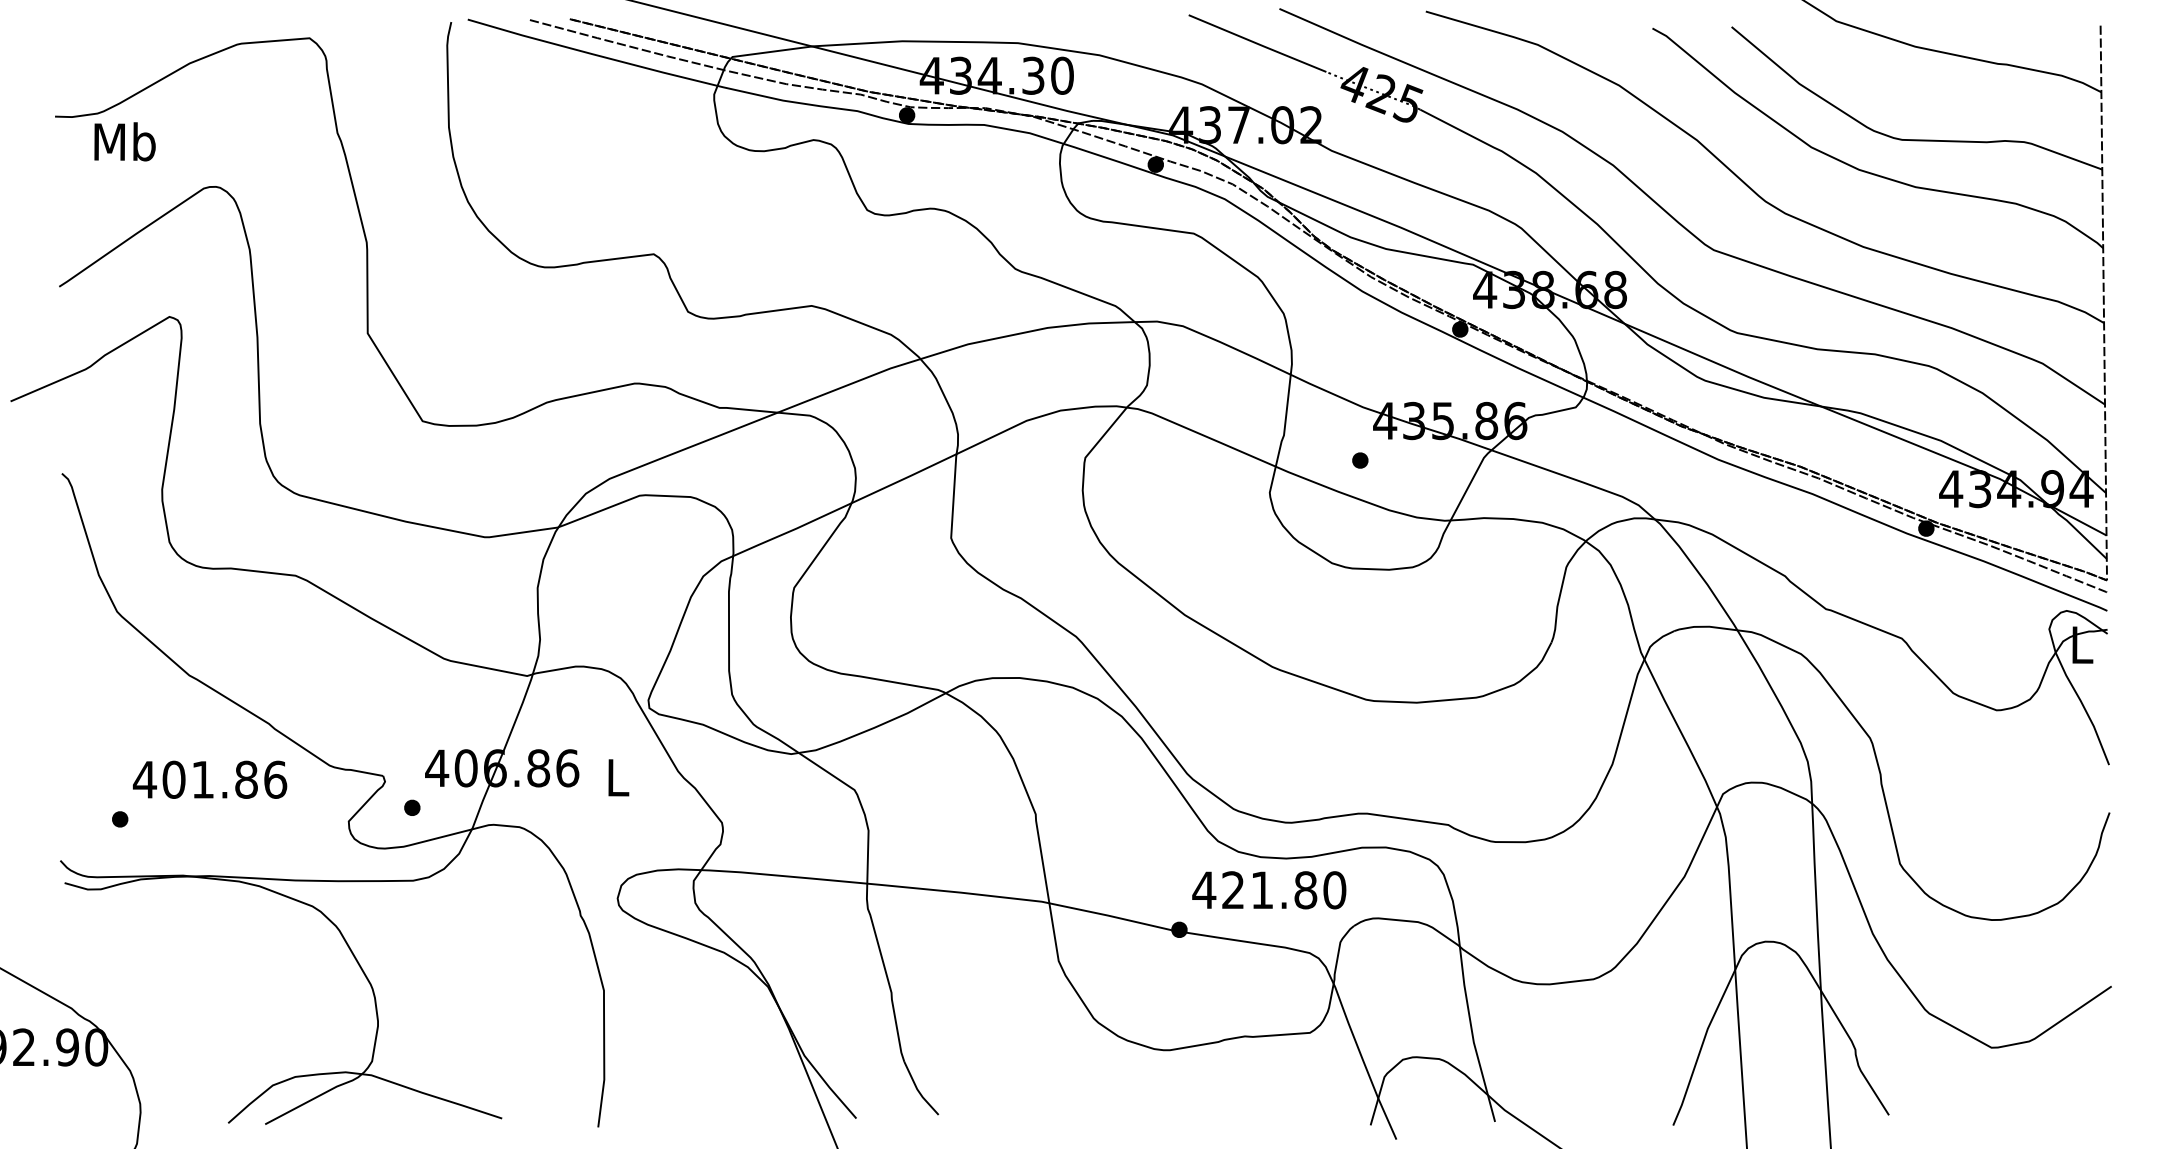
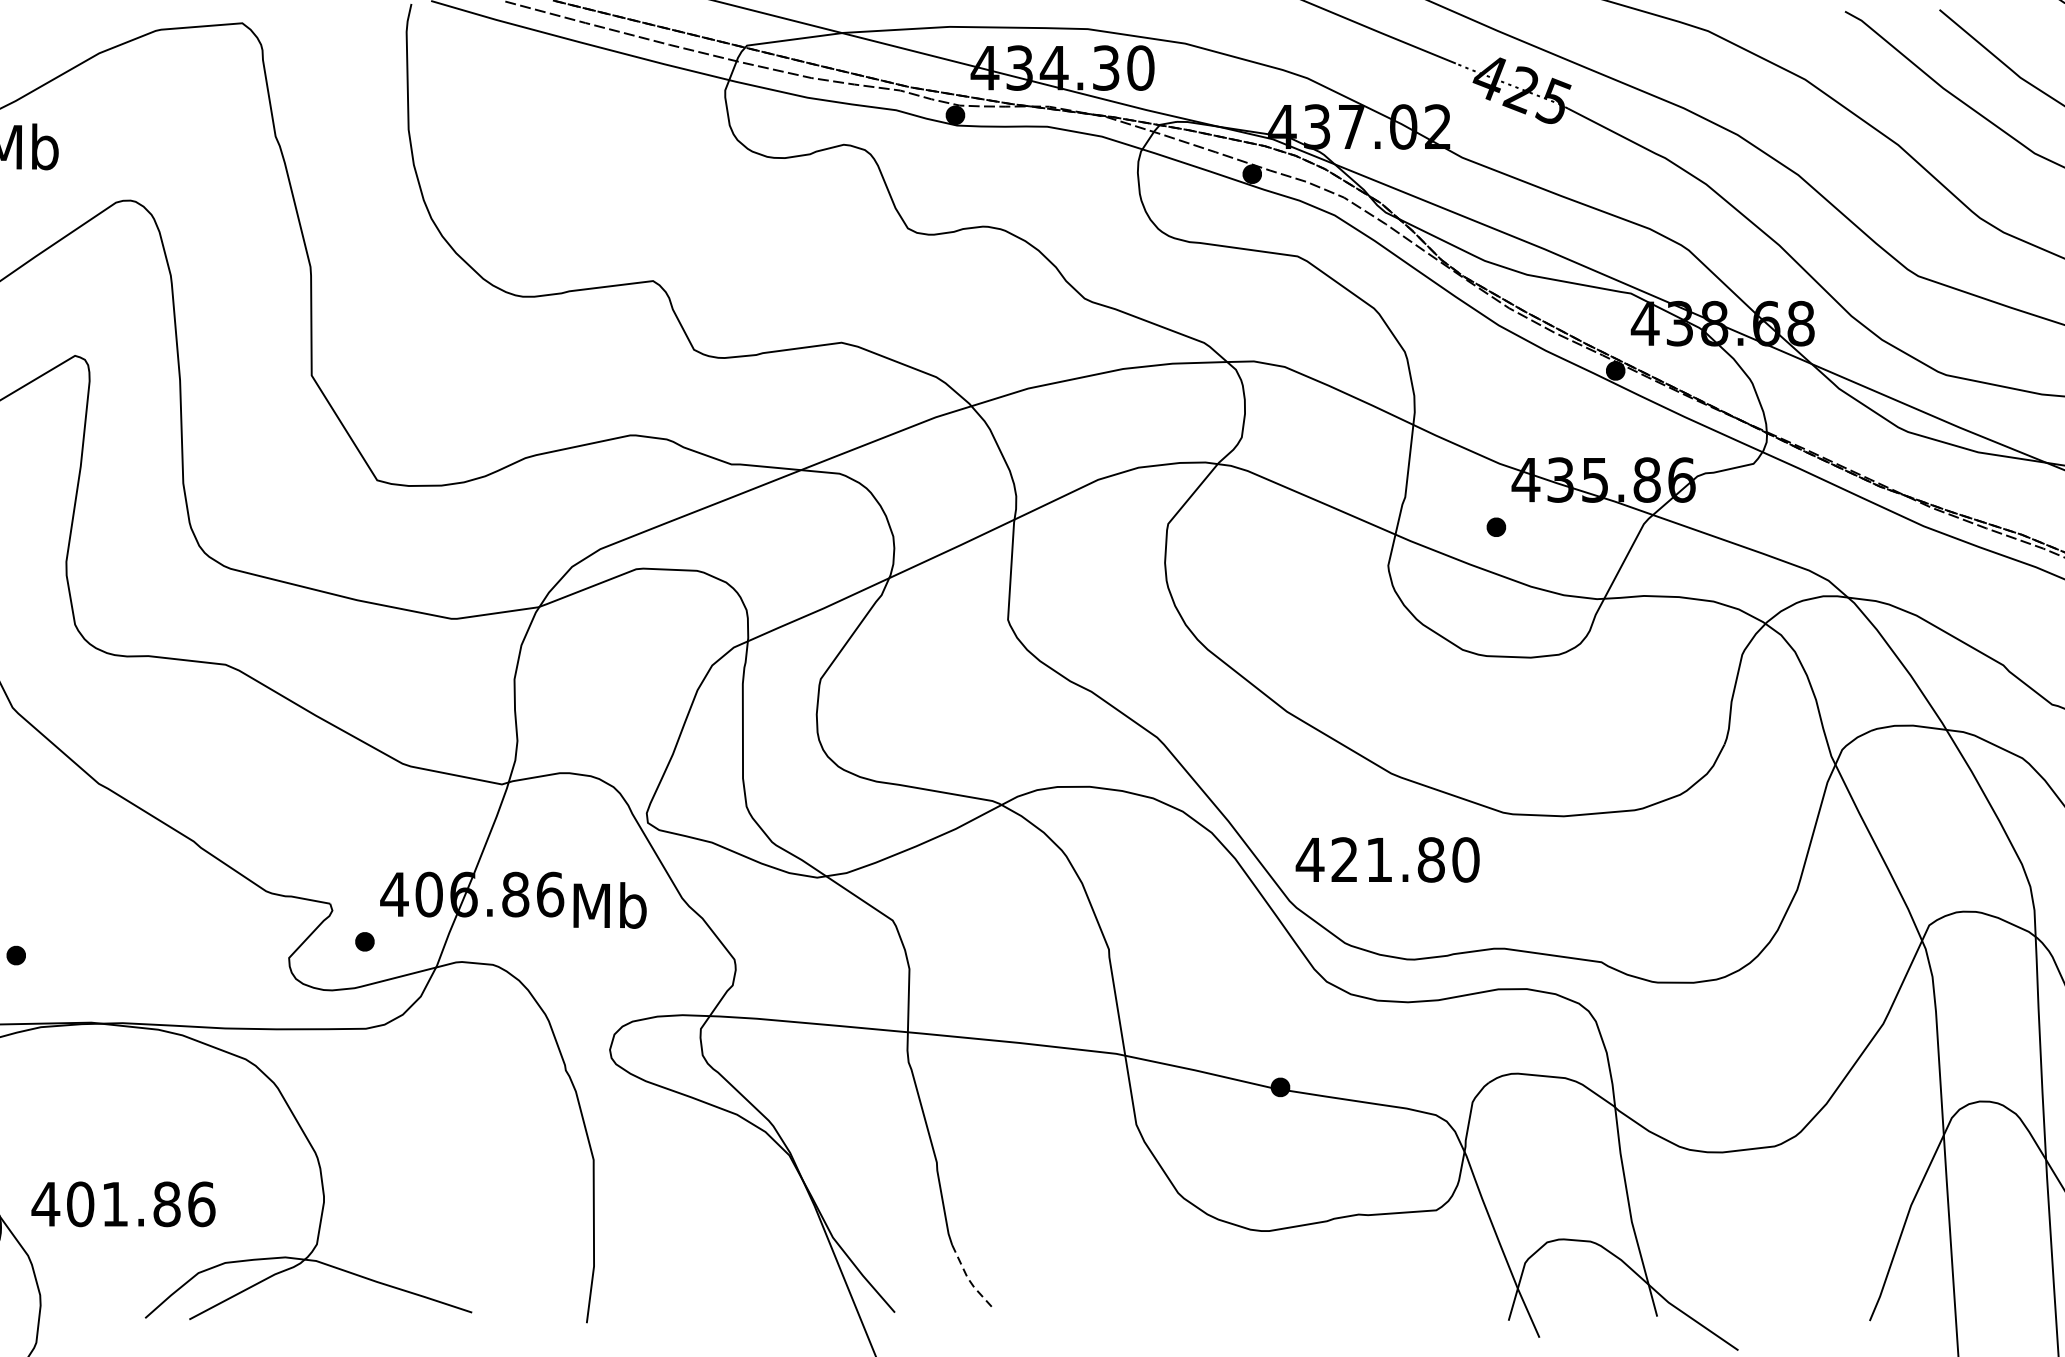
text: (617, 777) -> (609, 905), L -> Mb
text: (209, 779) -> (122, 1203), moved
text: (1269, 890) -> (1387, 860), moved
line: (918, 1090) -> (969, 1279), solid -> dashed

